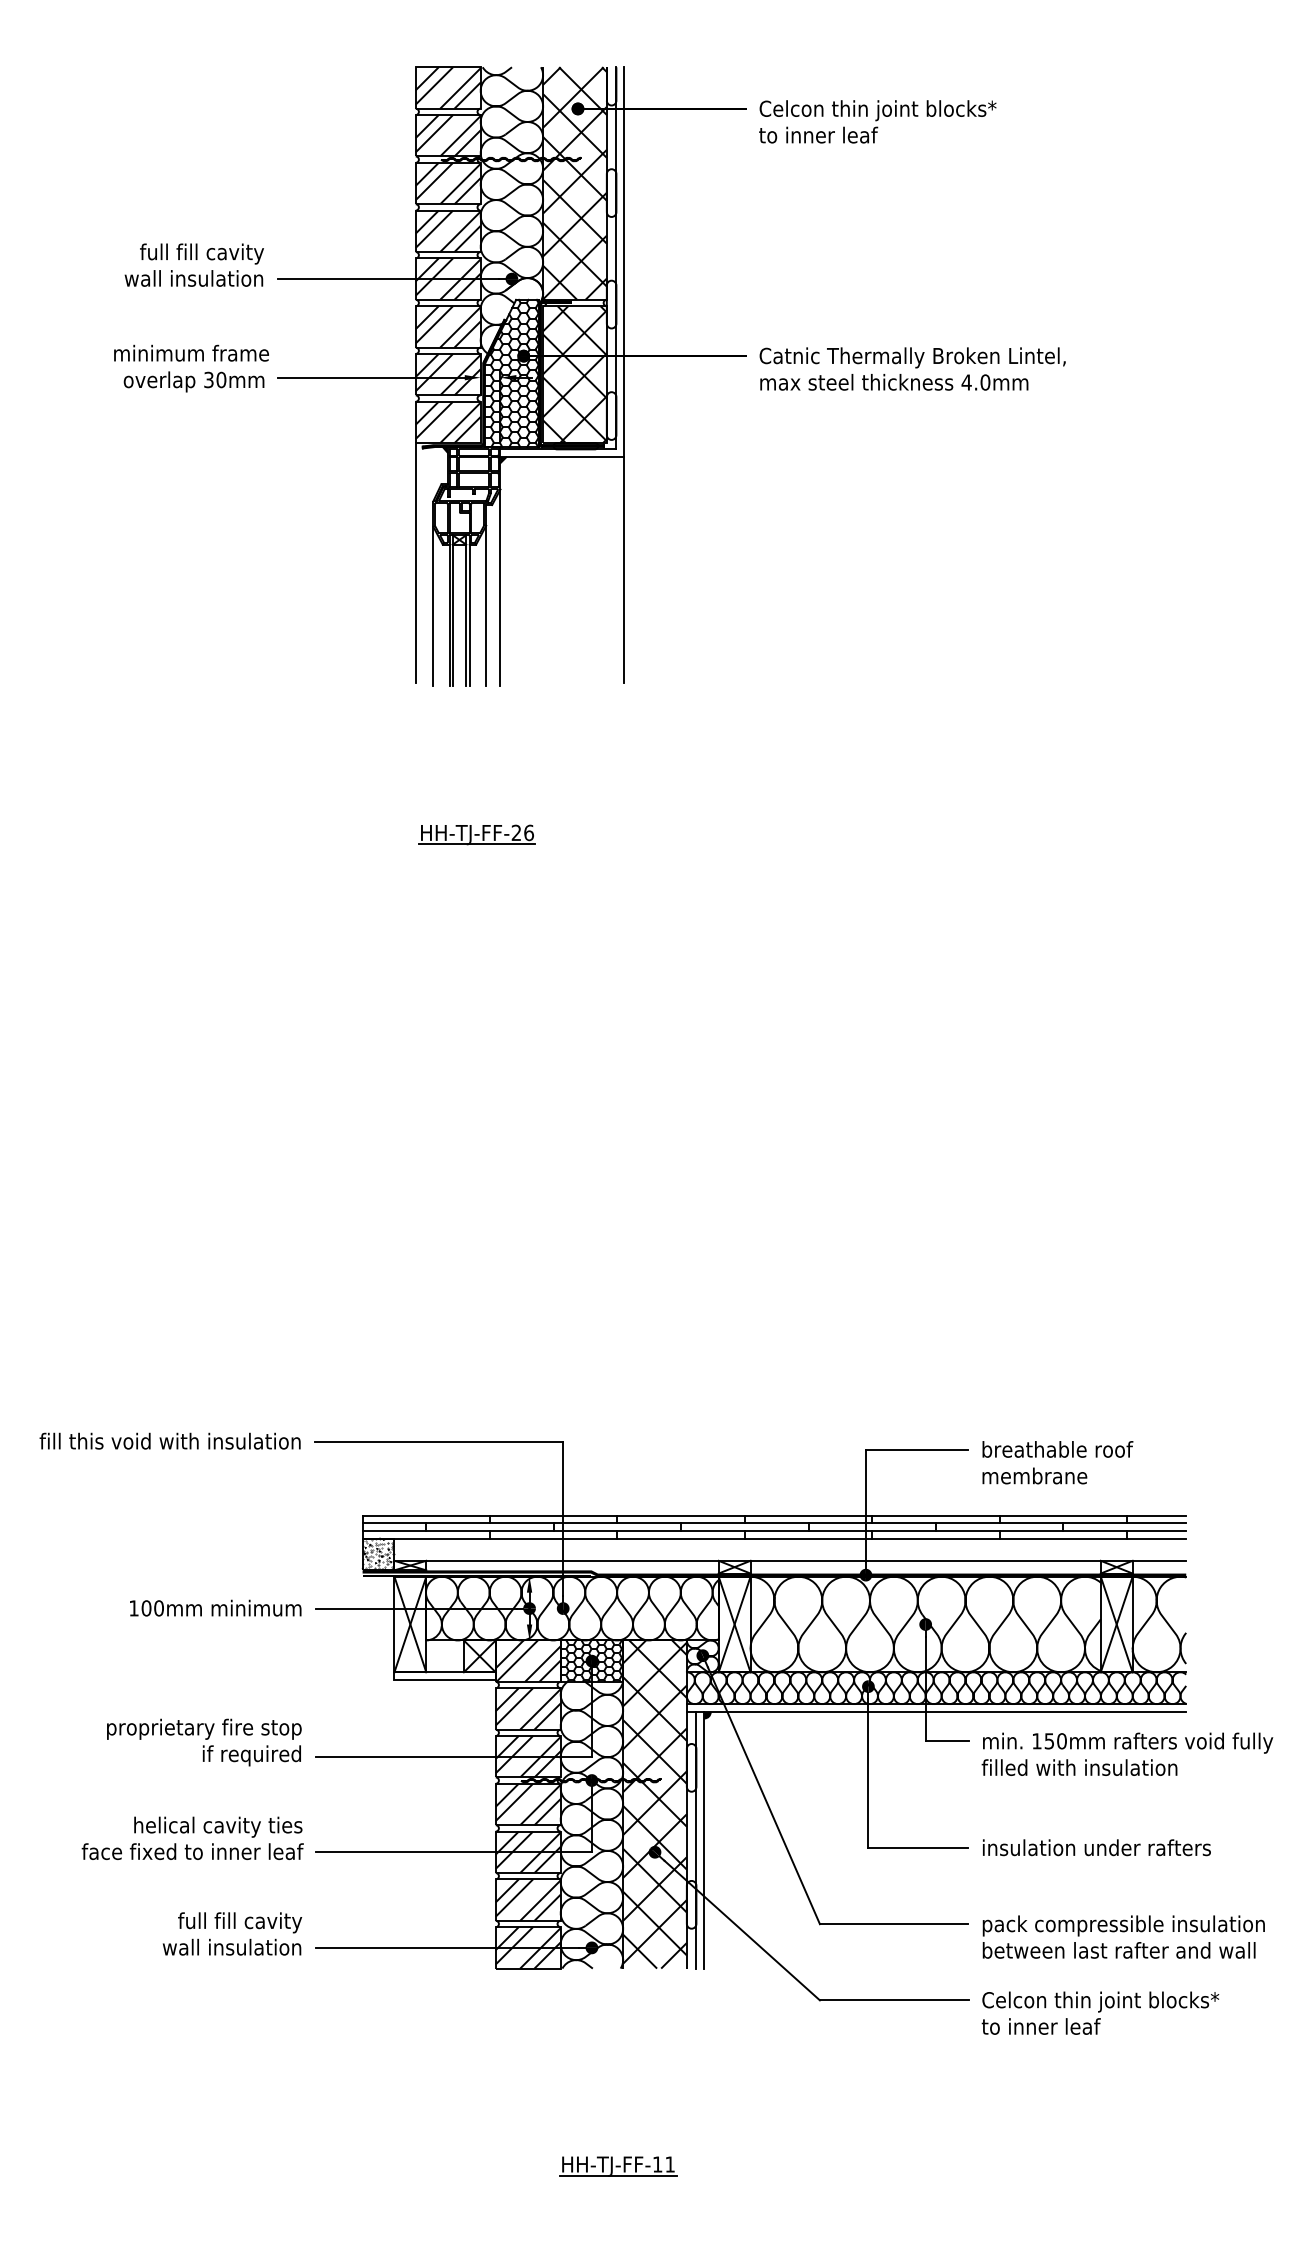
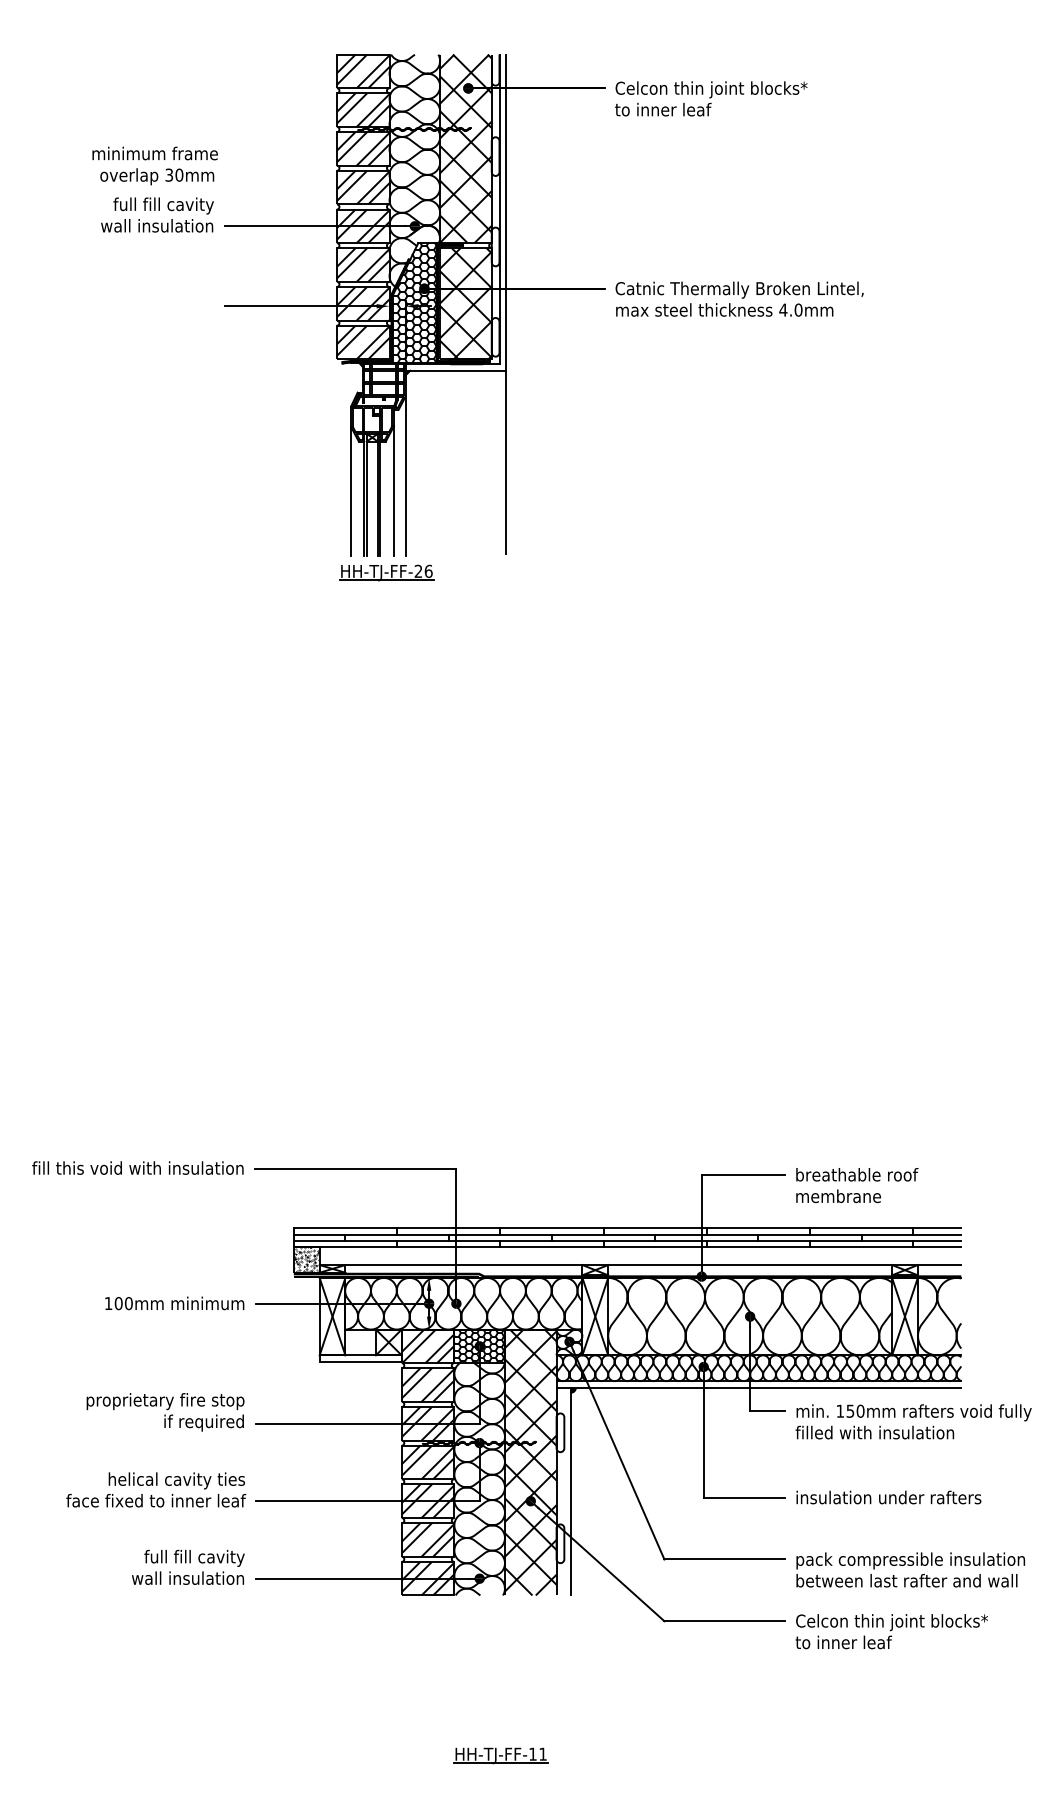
text: (191, 368) -> (155, 165), moved
line: (415, 563) -> (336, 456), removed
part: (476, 834) -> (386, 572), moved
line: (696, 1840) -> (564, 1491), removed

